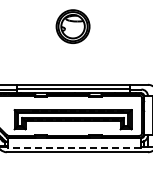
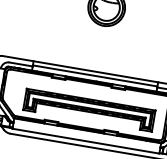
line: (74, 147) -> (85, 141), dashed -> solid

